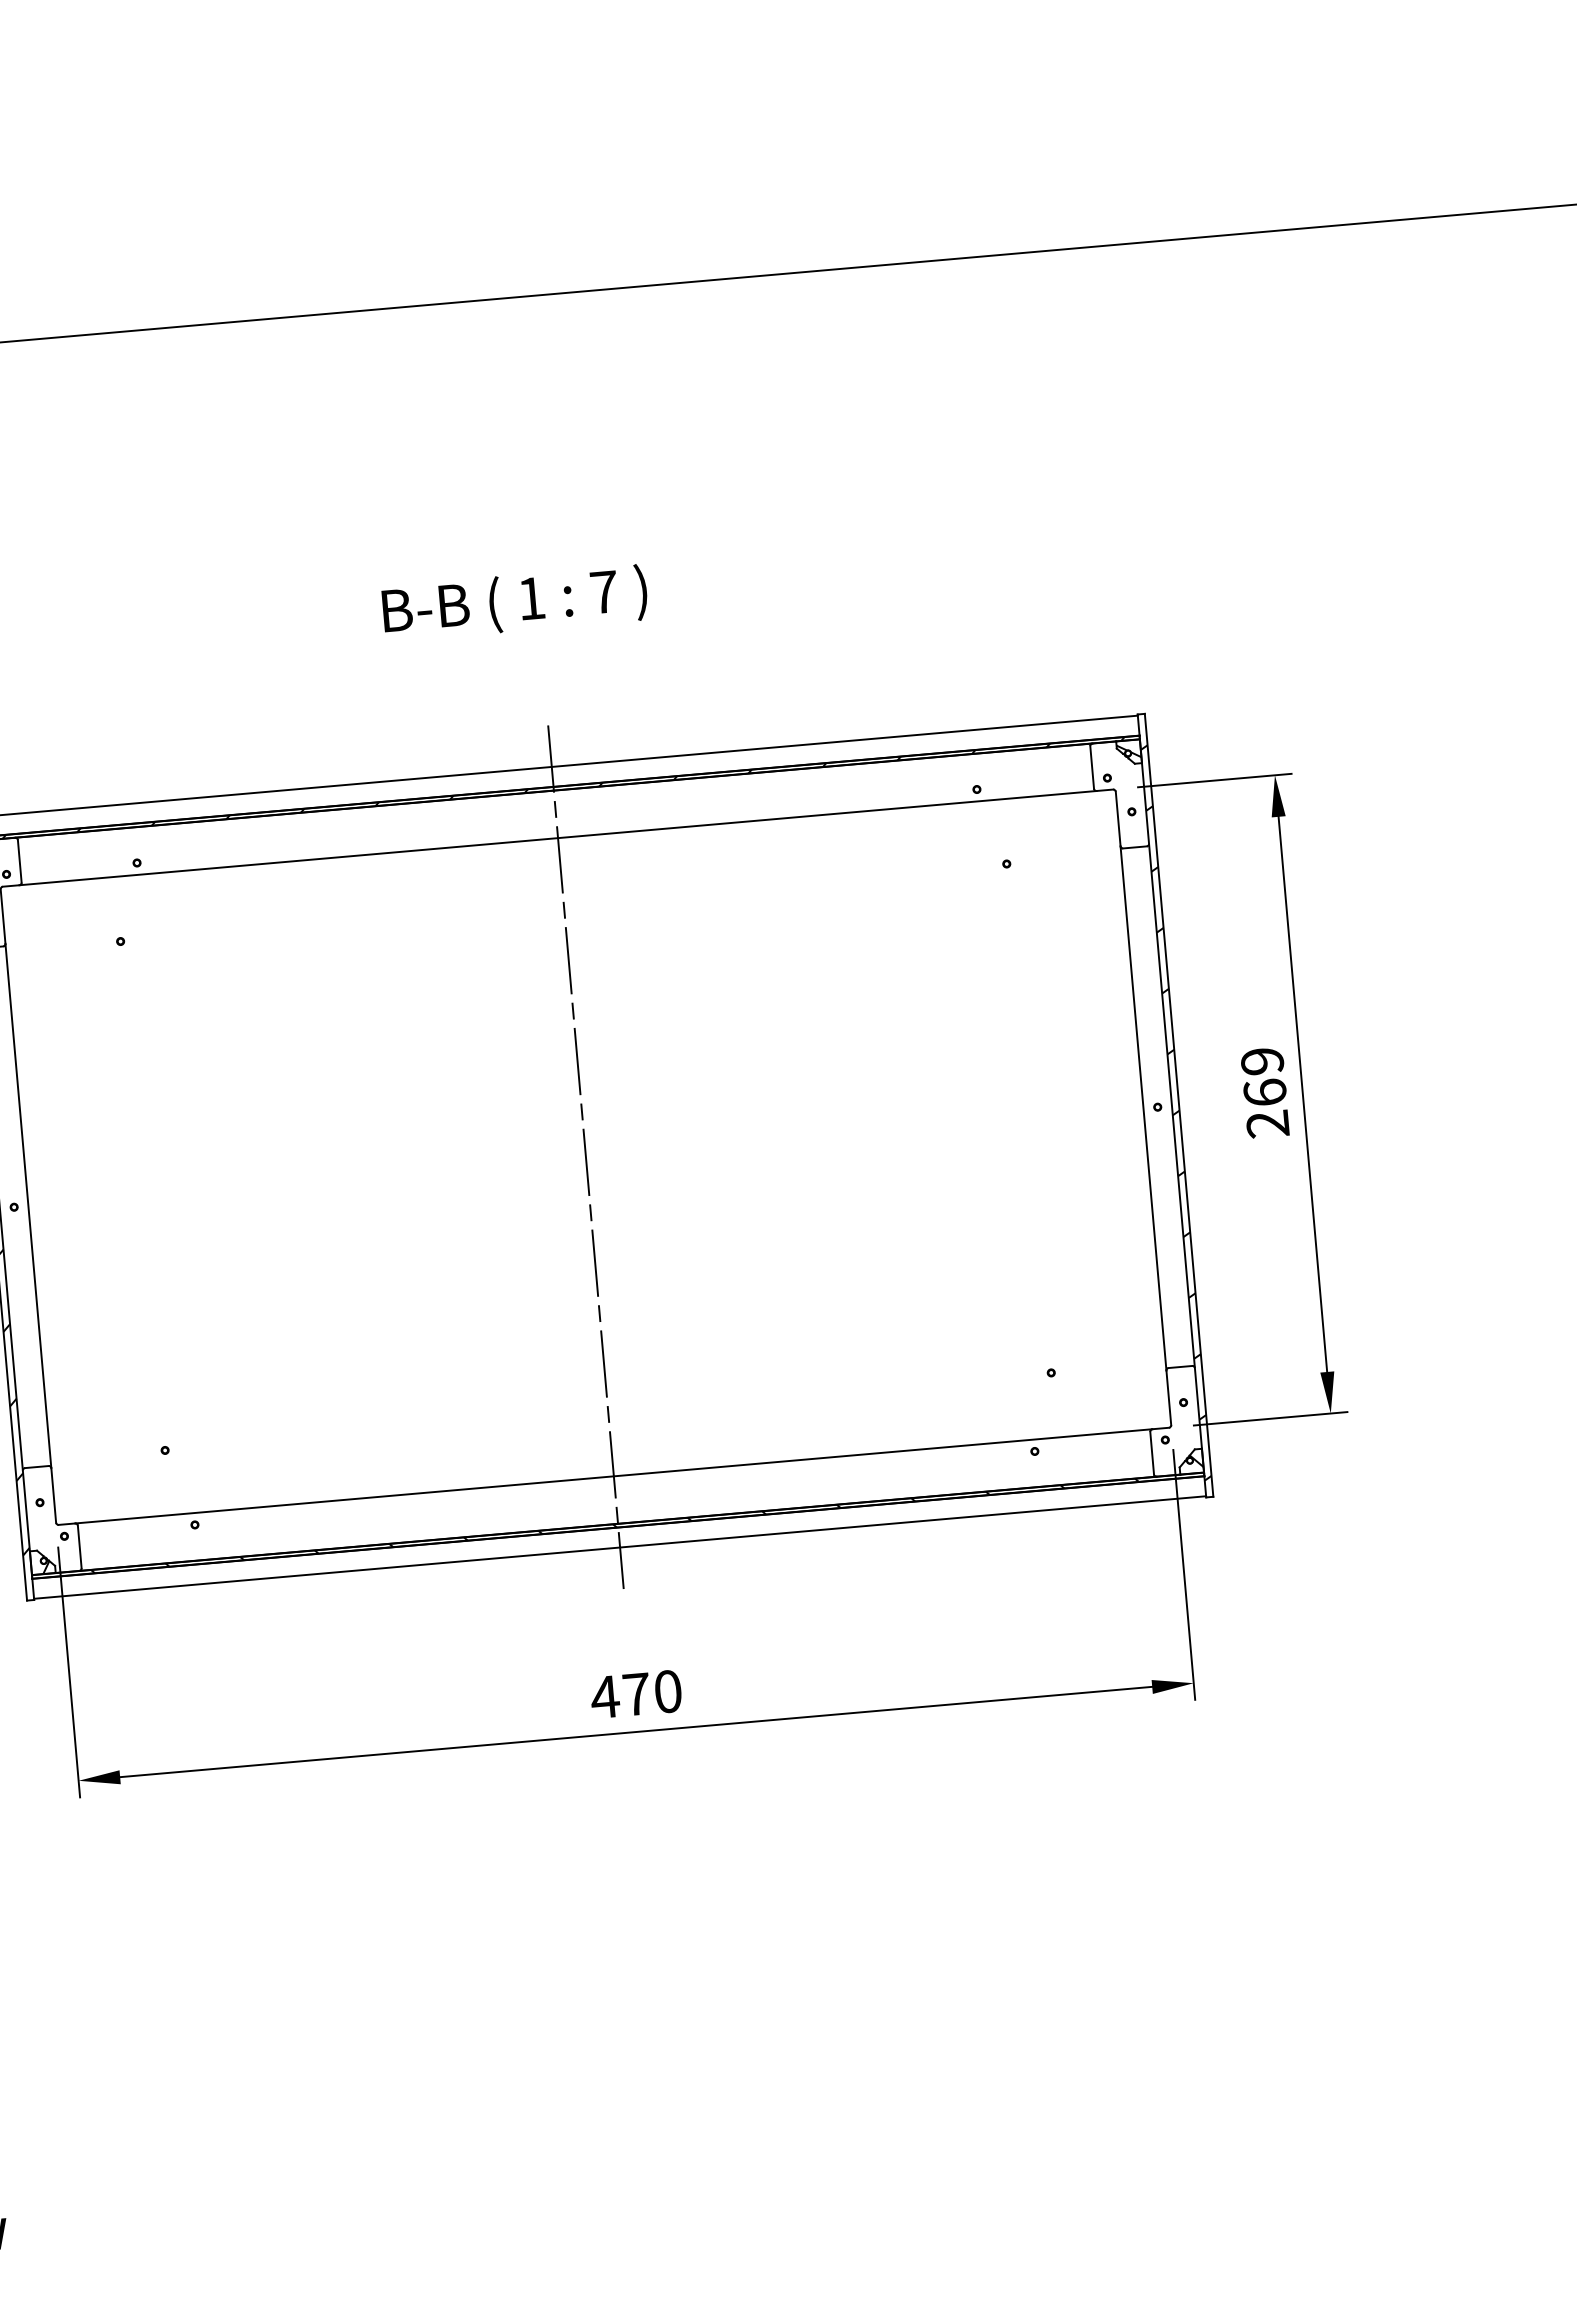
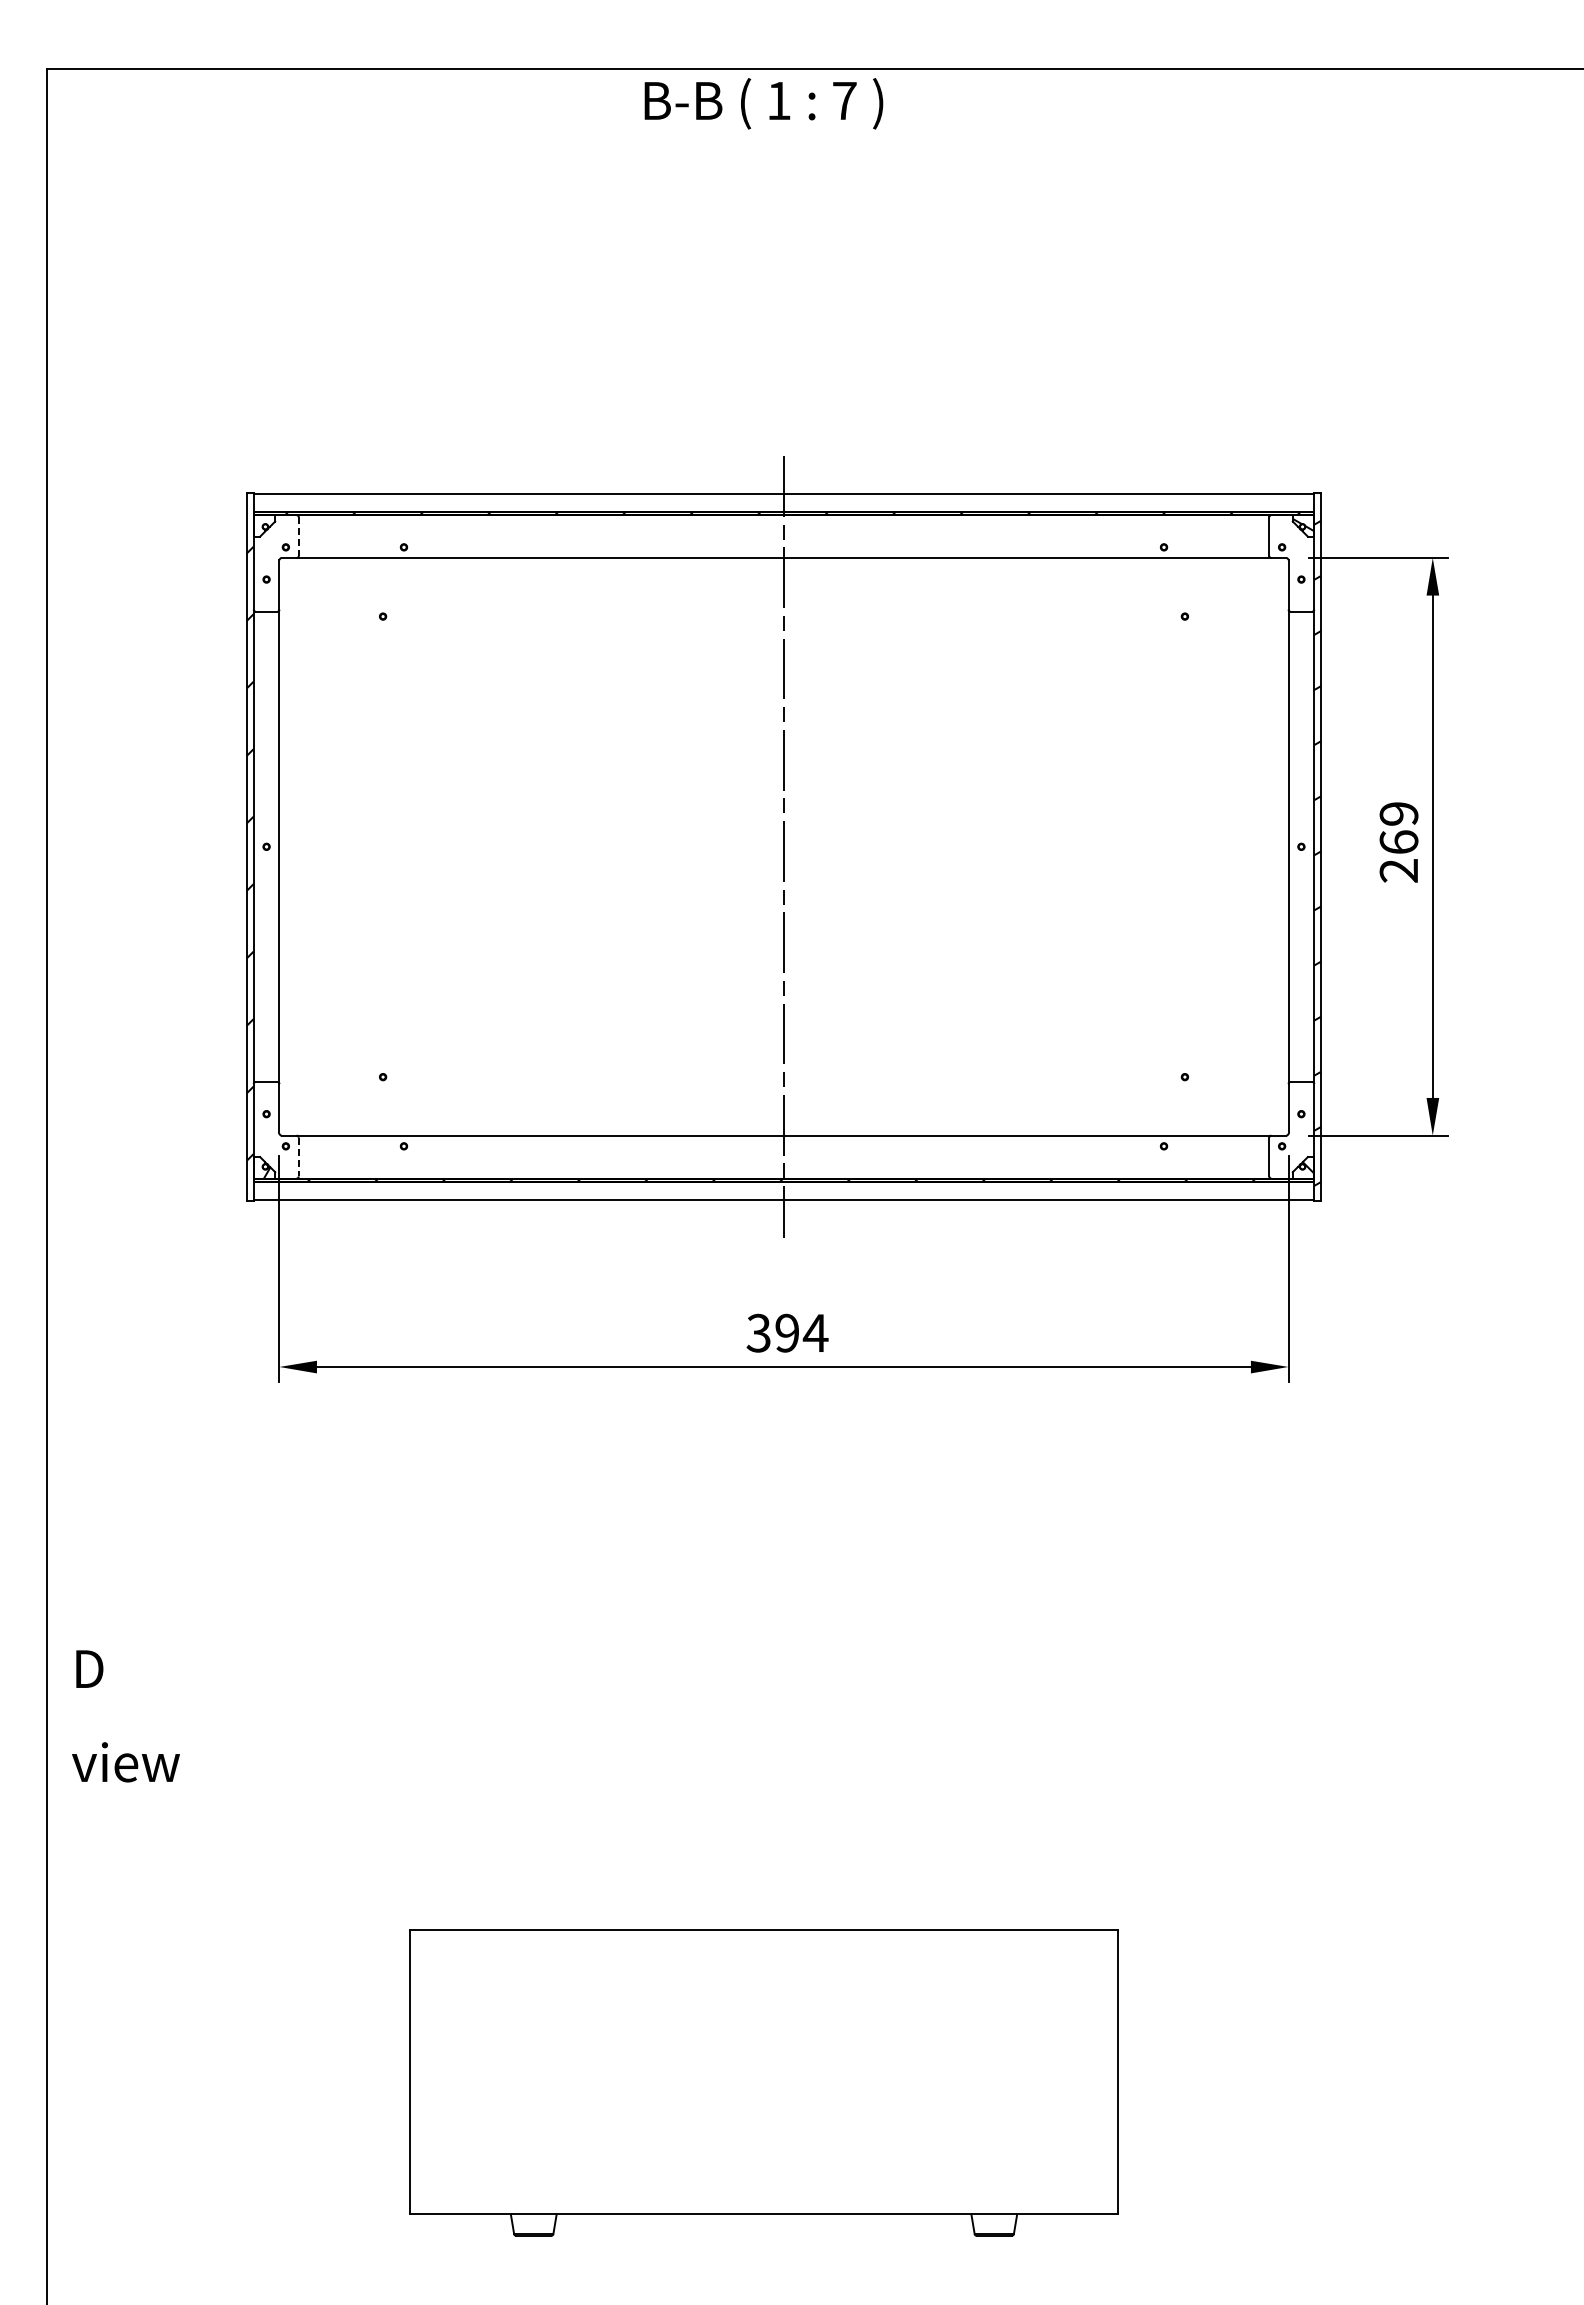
text: (514, 602) -> (763, 103), moved
line: (19, 862) -> (298, 537), solid -> dashed
line: (79, 1547) -> (298, 1157), solid -> dashed
text: (636, 1693) -> (787, 1332), 470 -> 394

